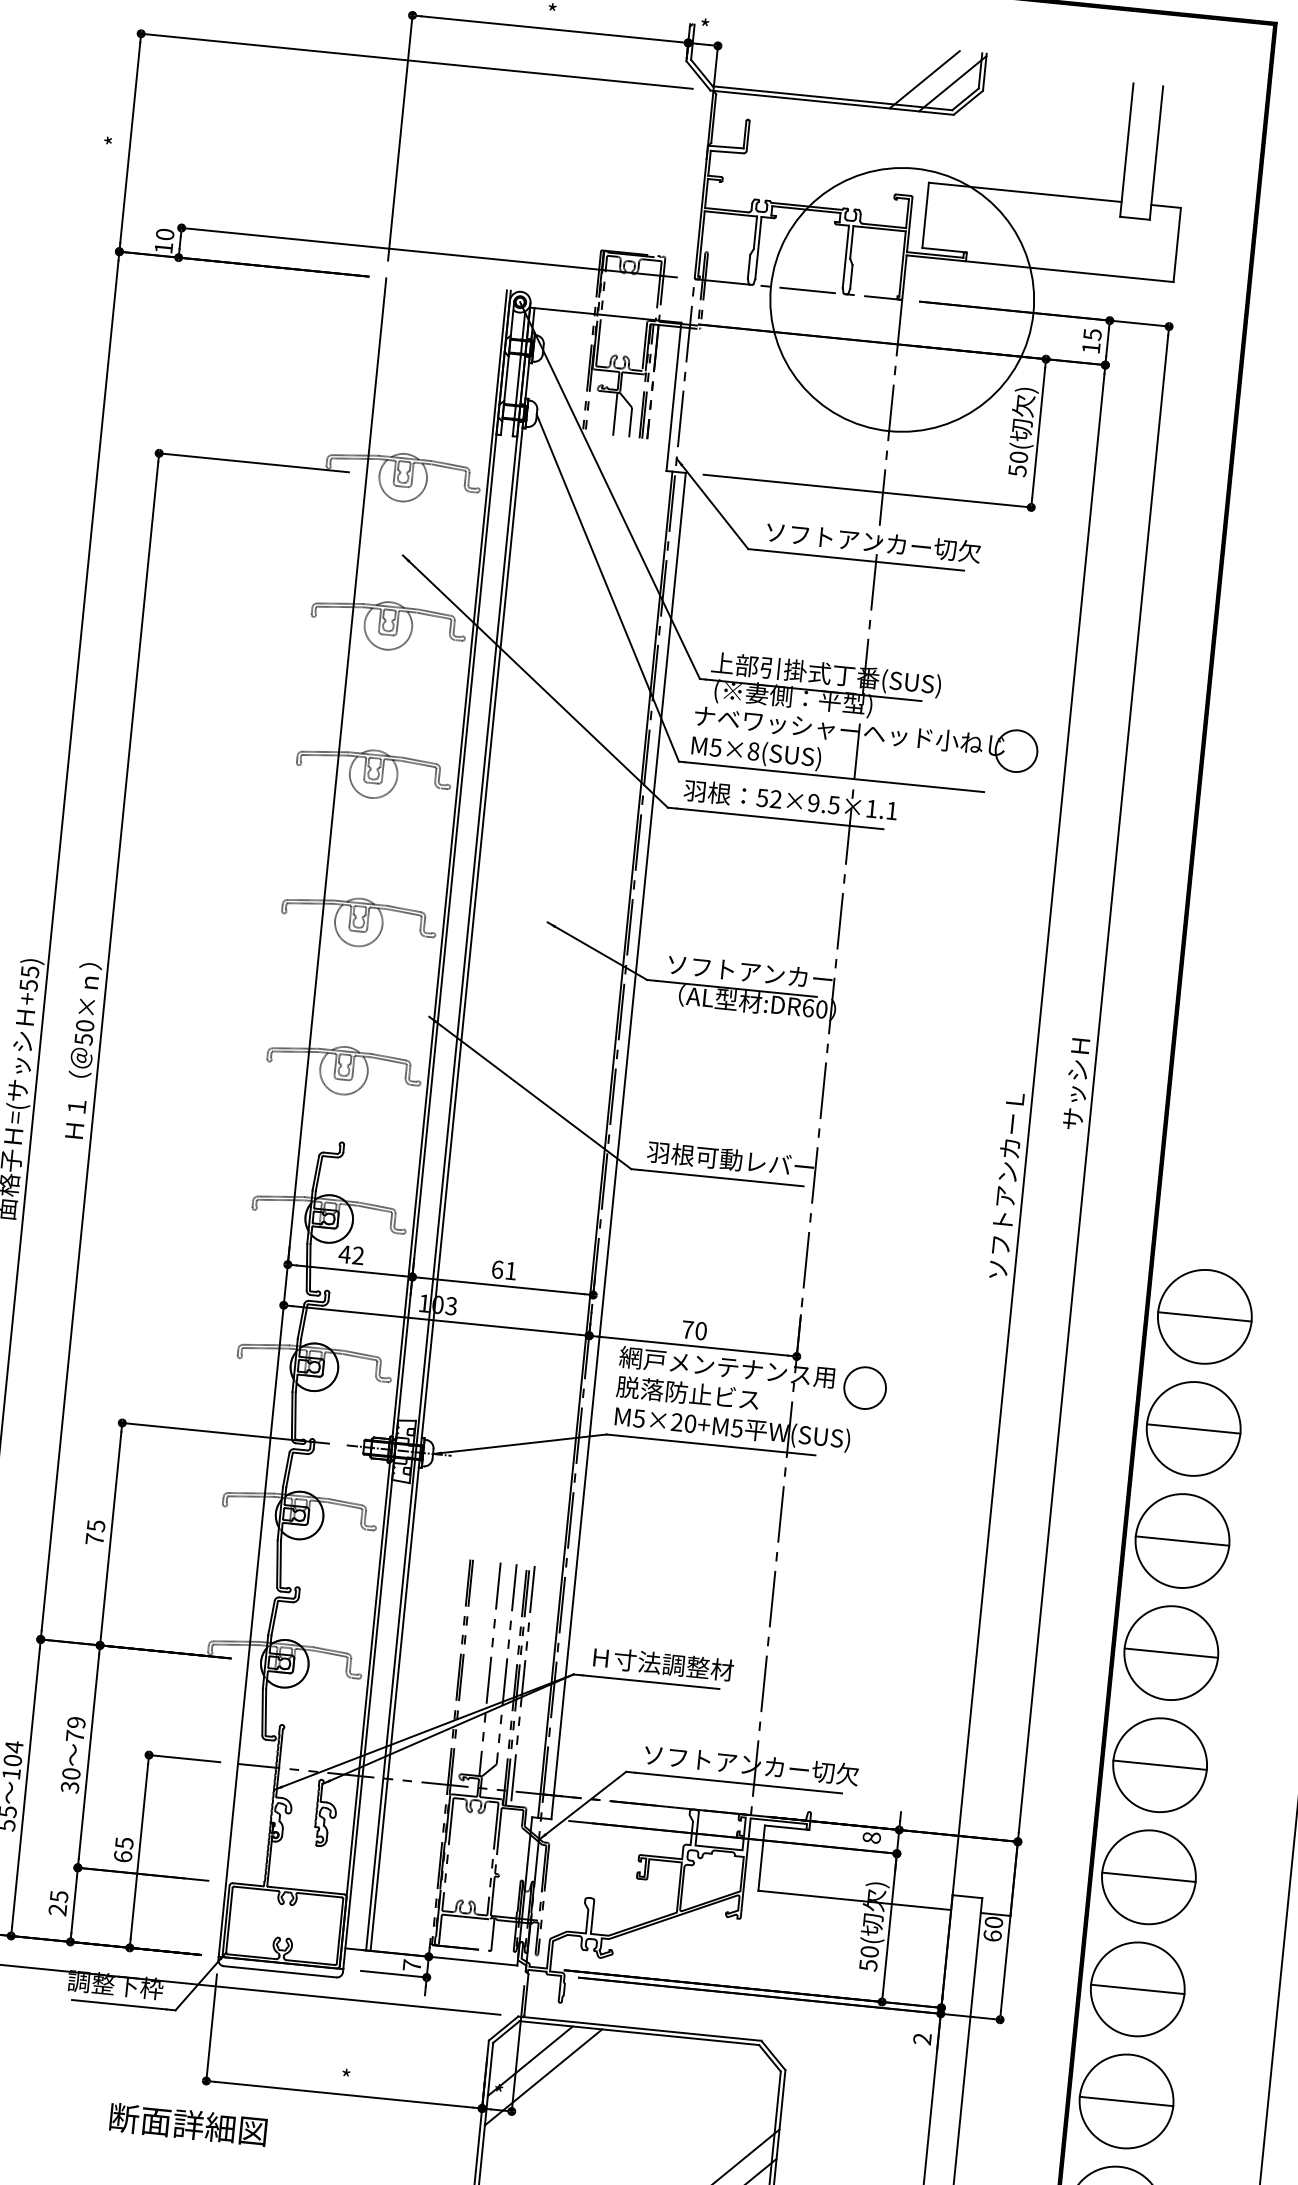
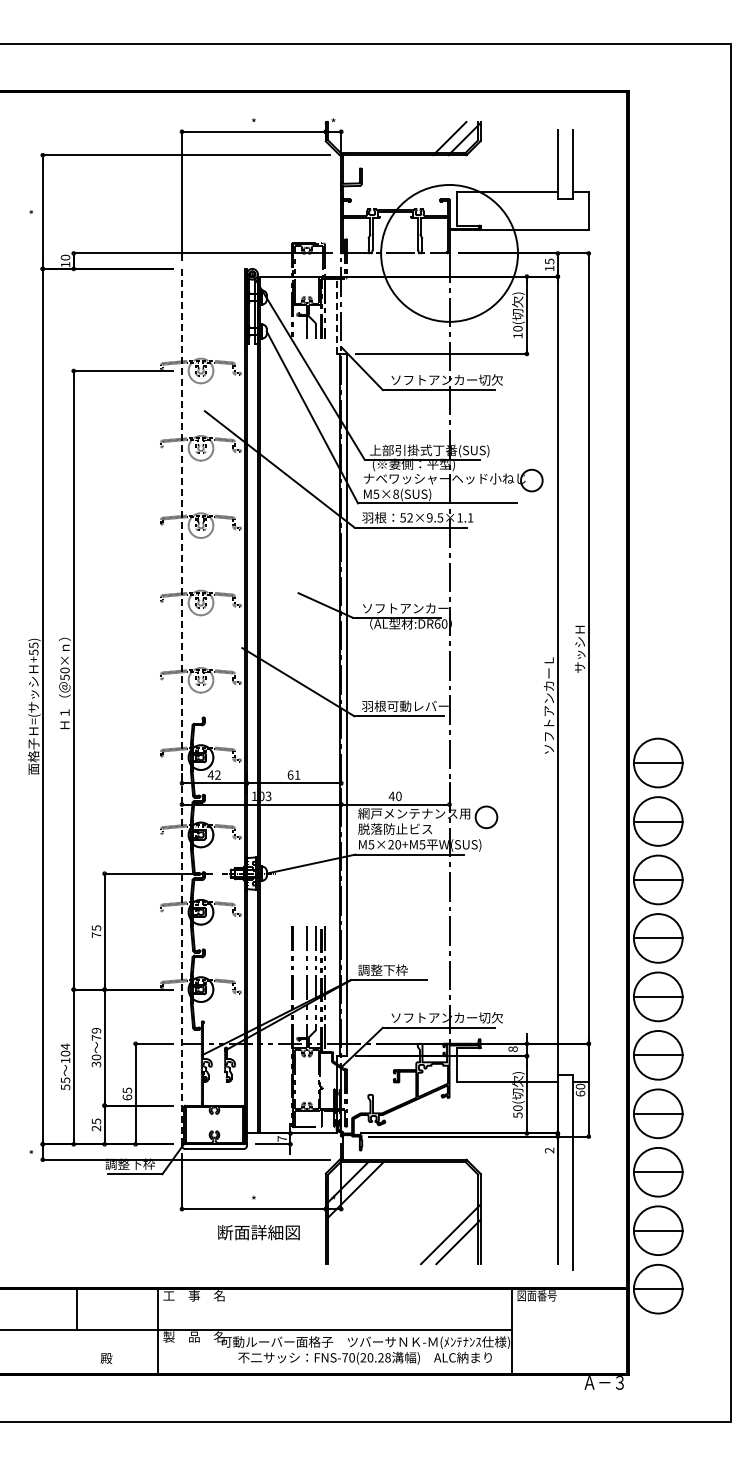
line: (673, 397) -> (336, 315), solid -> dashed
text: (1016, 470) -> (517, 335), 50( -> 10(
line: (301, 1117) -> (181, 706), solid -> dashed
text: (687, 1328) -> (391, 795), 70 -> 40
text: (661, 1662) -> (395, 969), Ｈ寸法調整材 -> 調整下枠
text: (187, 2124) -> (258, 1232), moved

